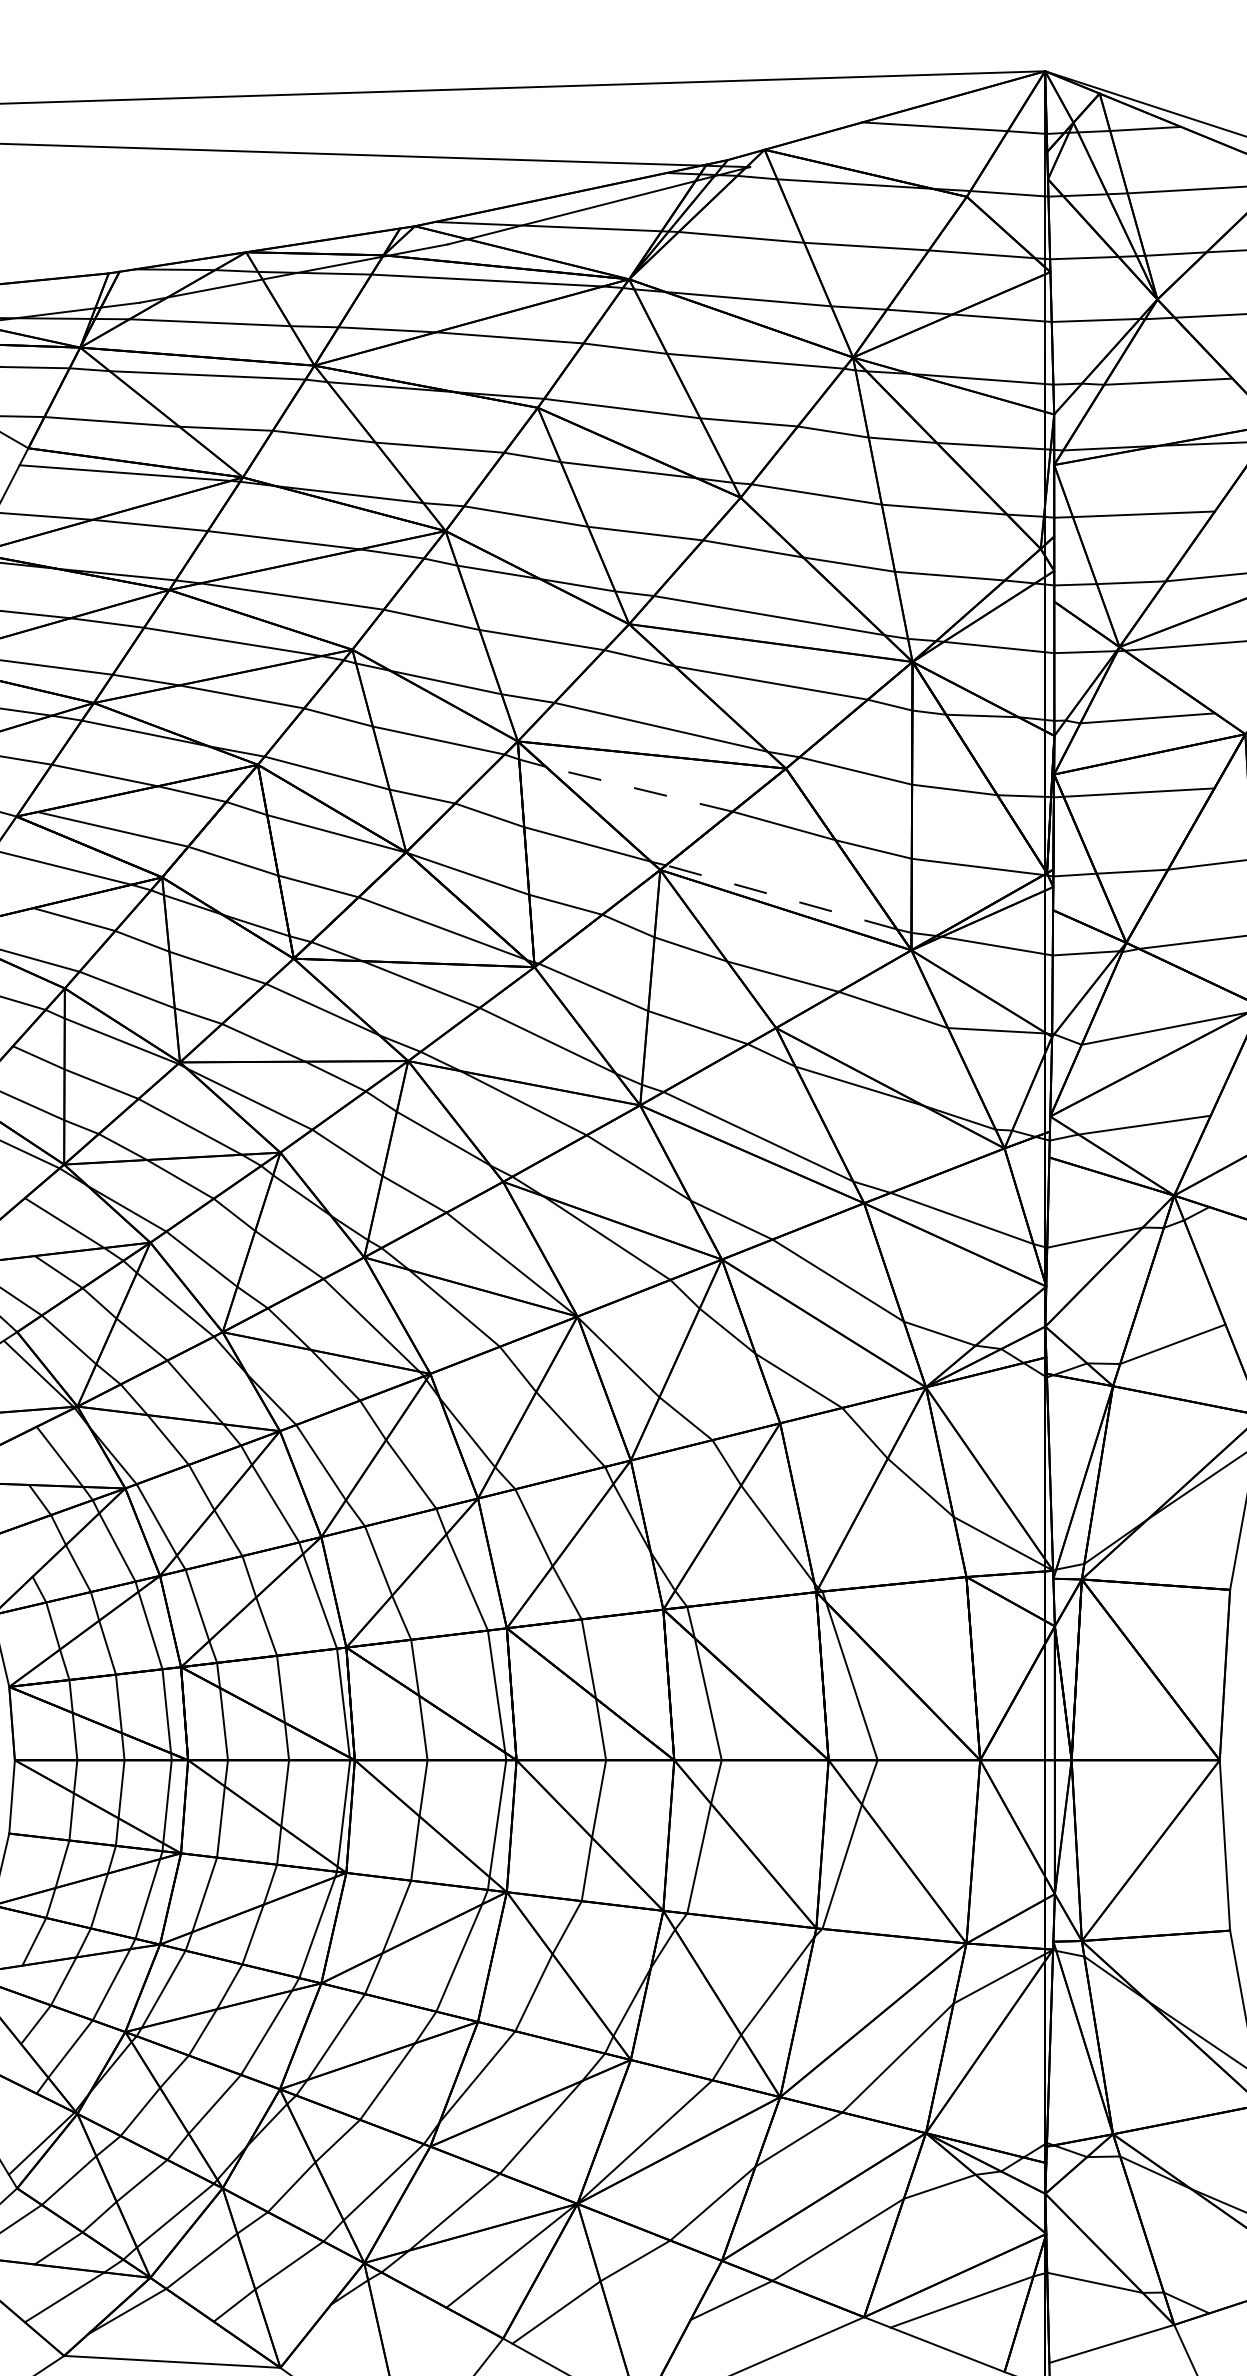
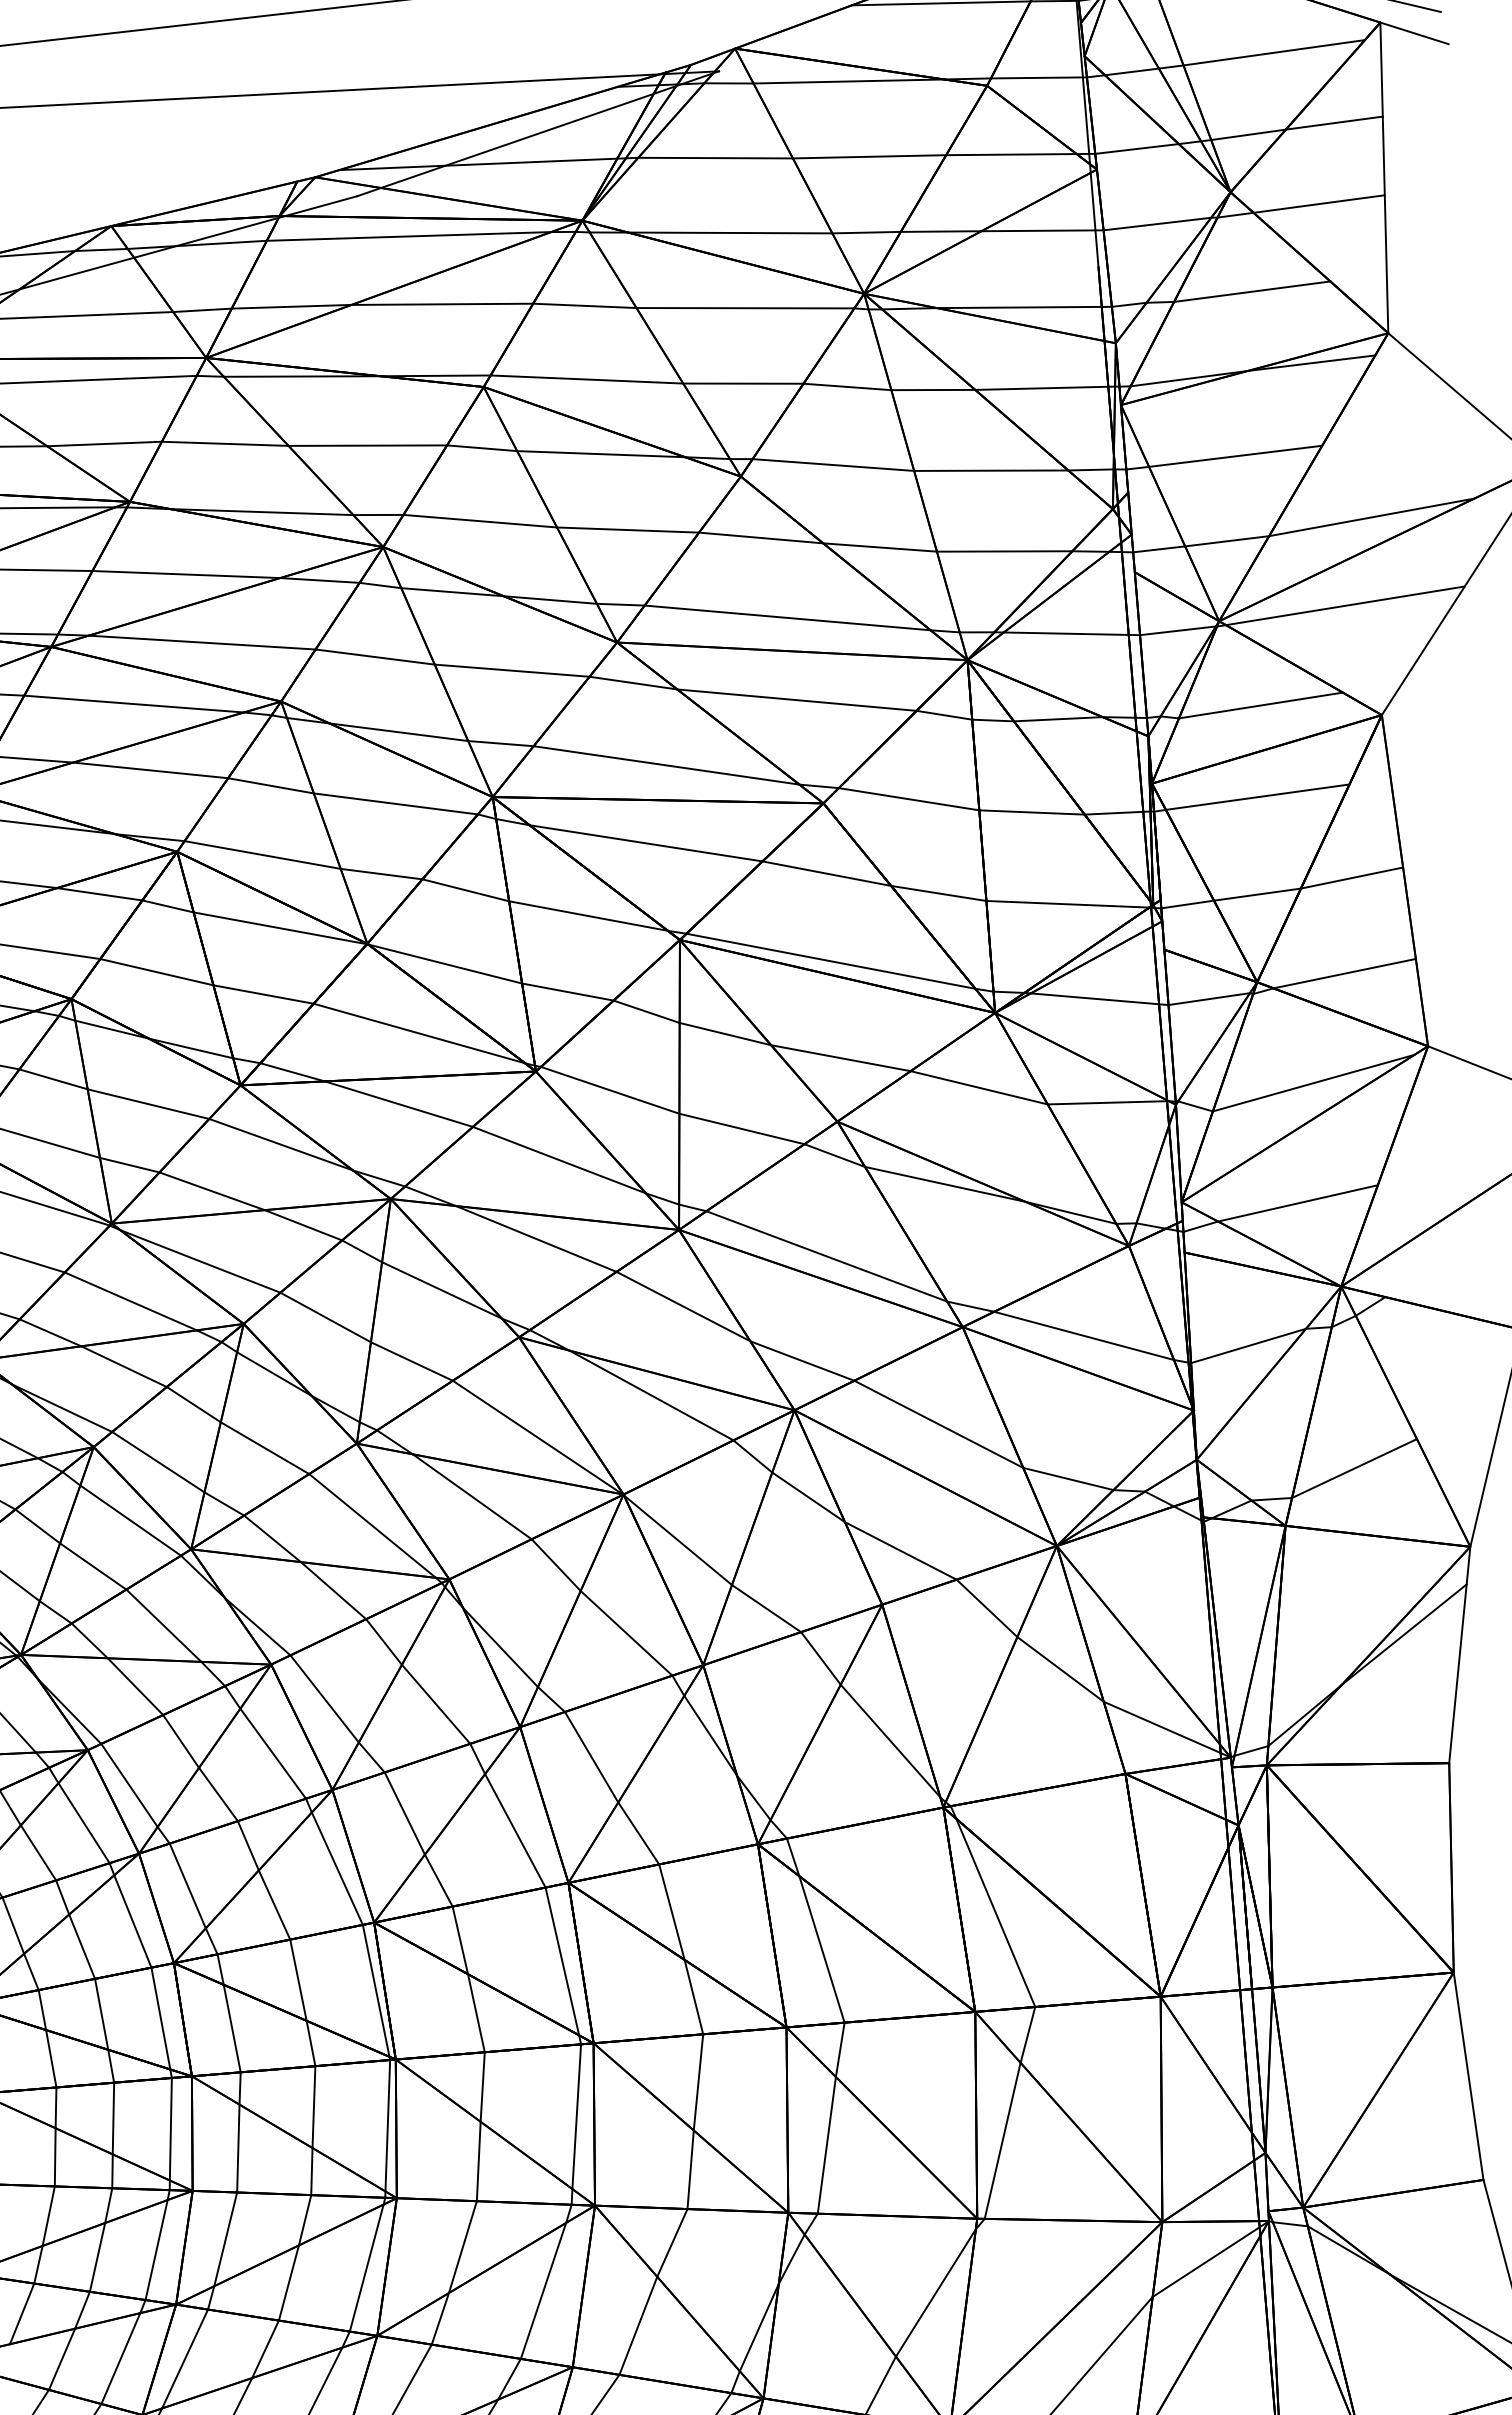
line: (639, 789) -> (646, 843), dashed -> solid
line: (781, 897) -> (830, 961), dashed -> solid

